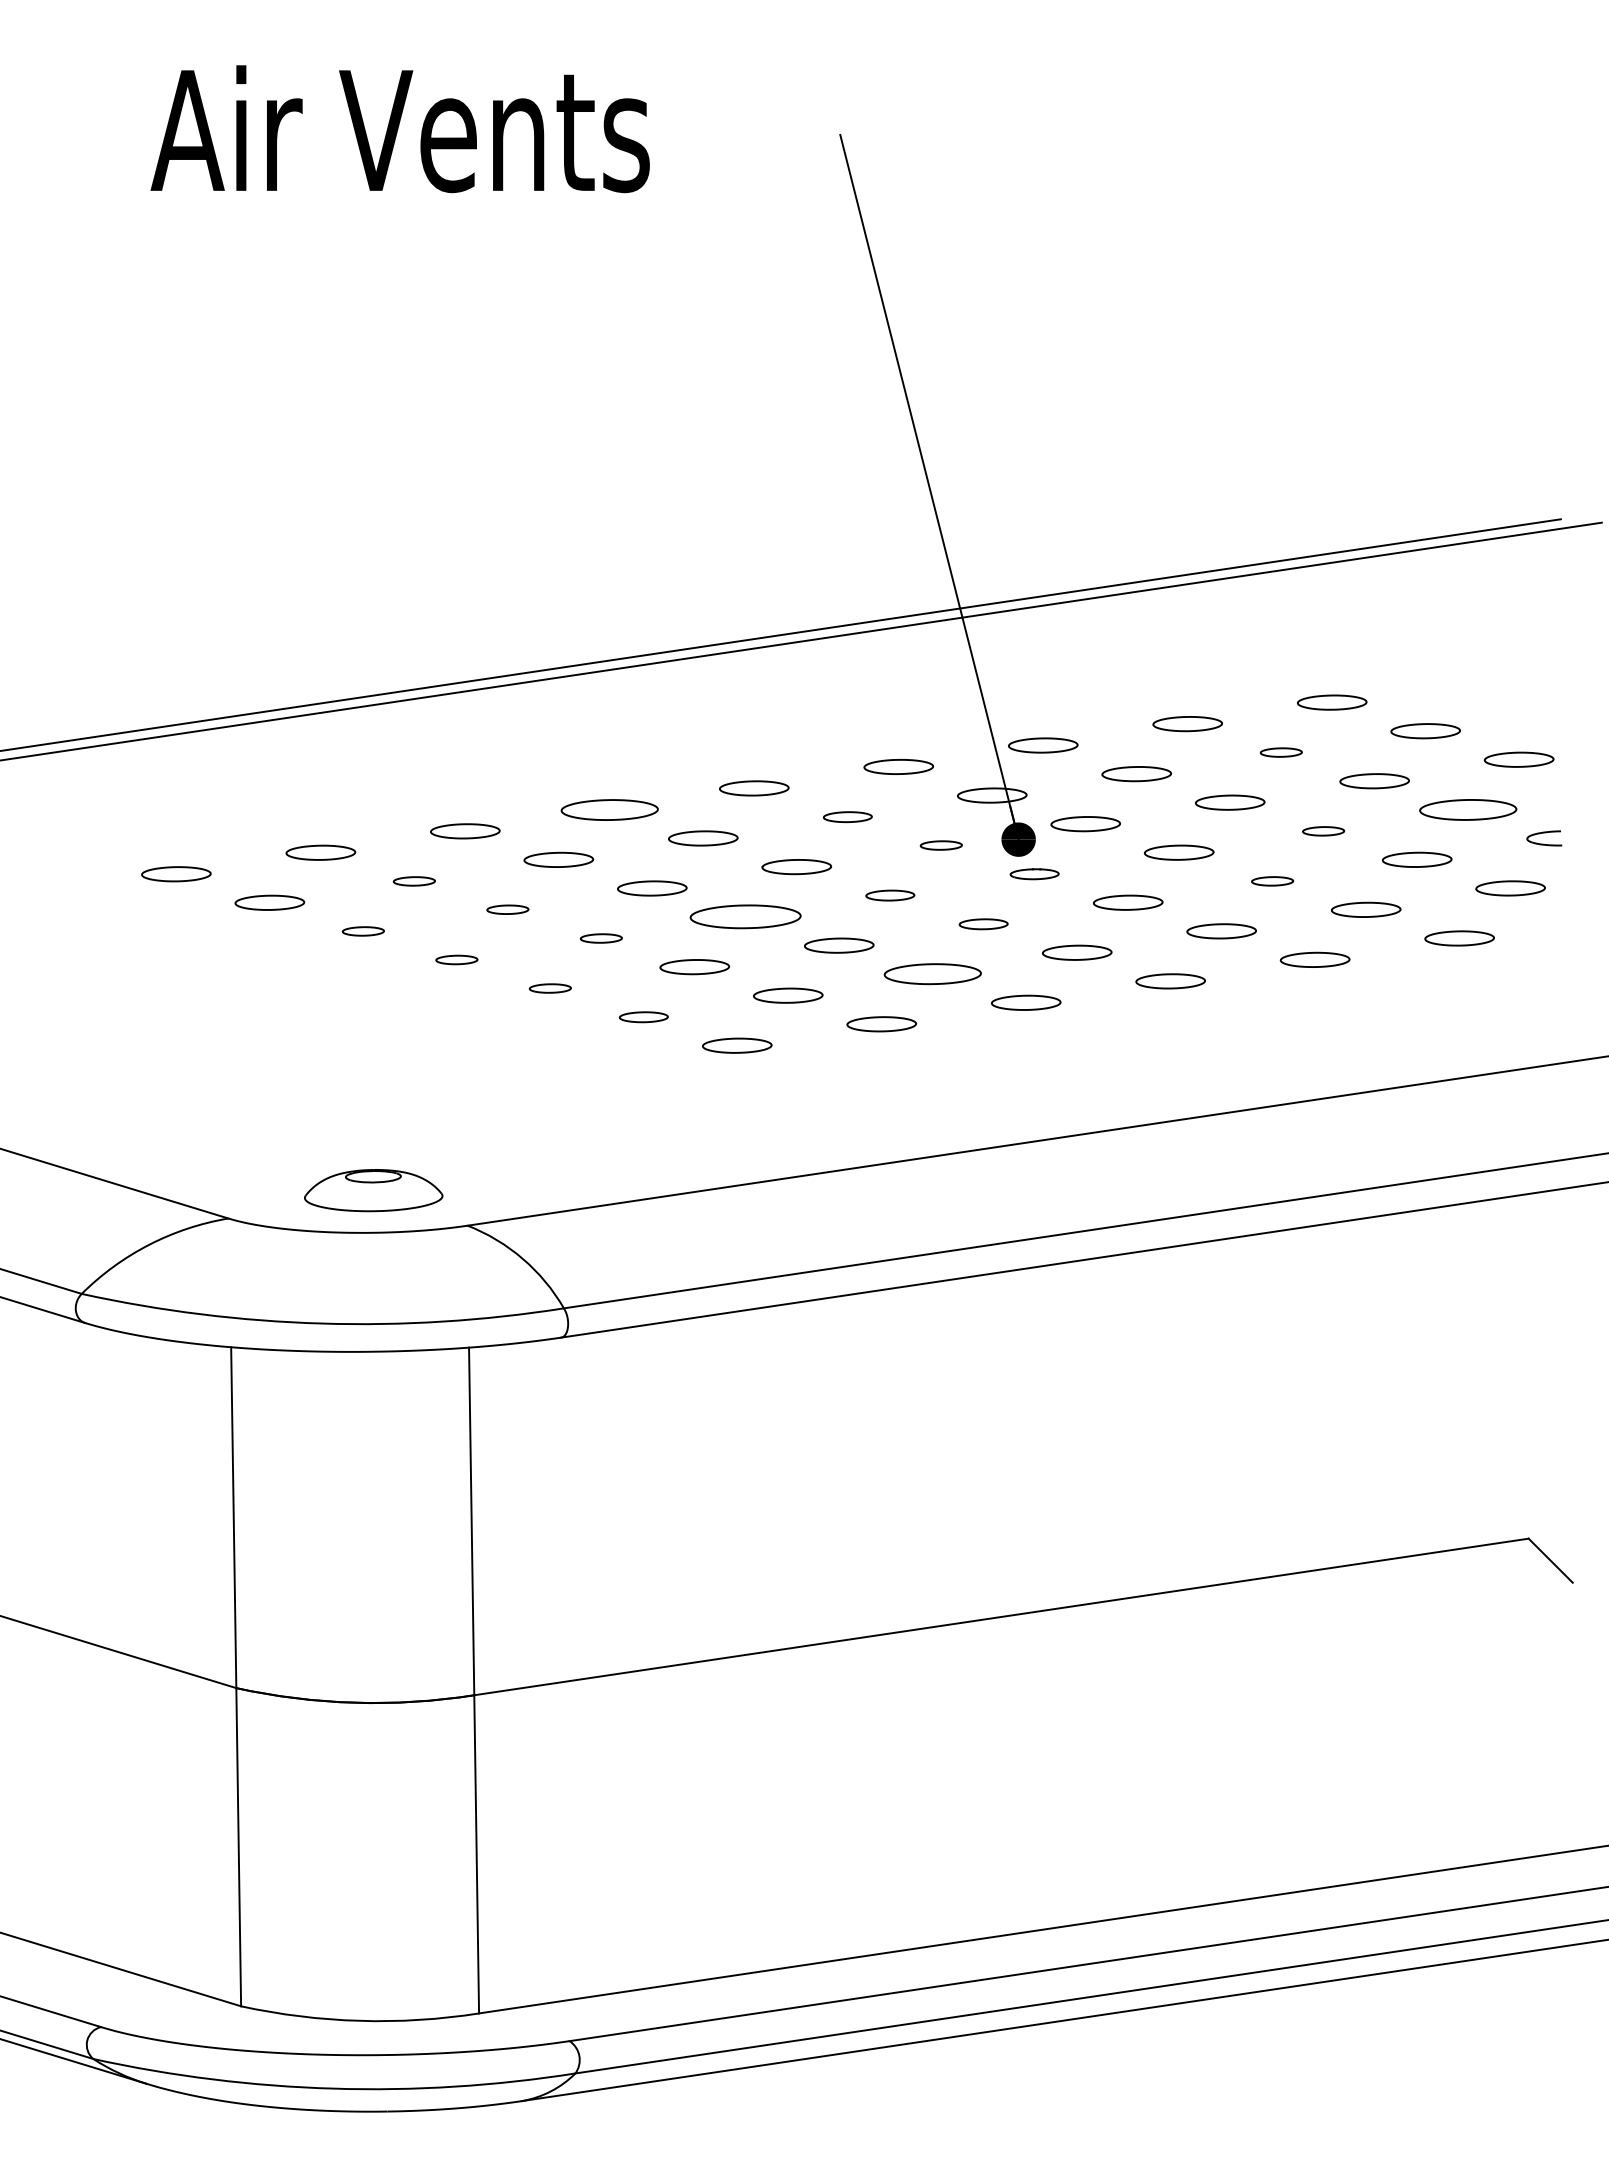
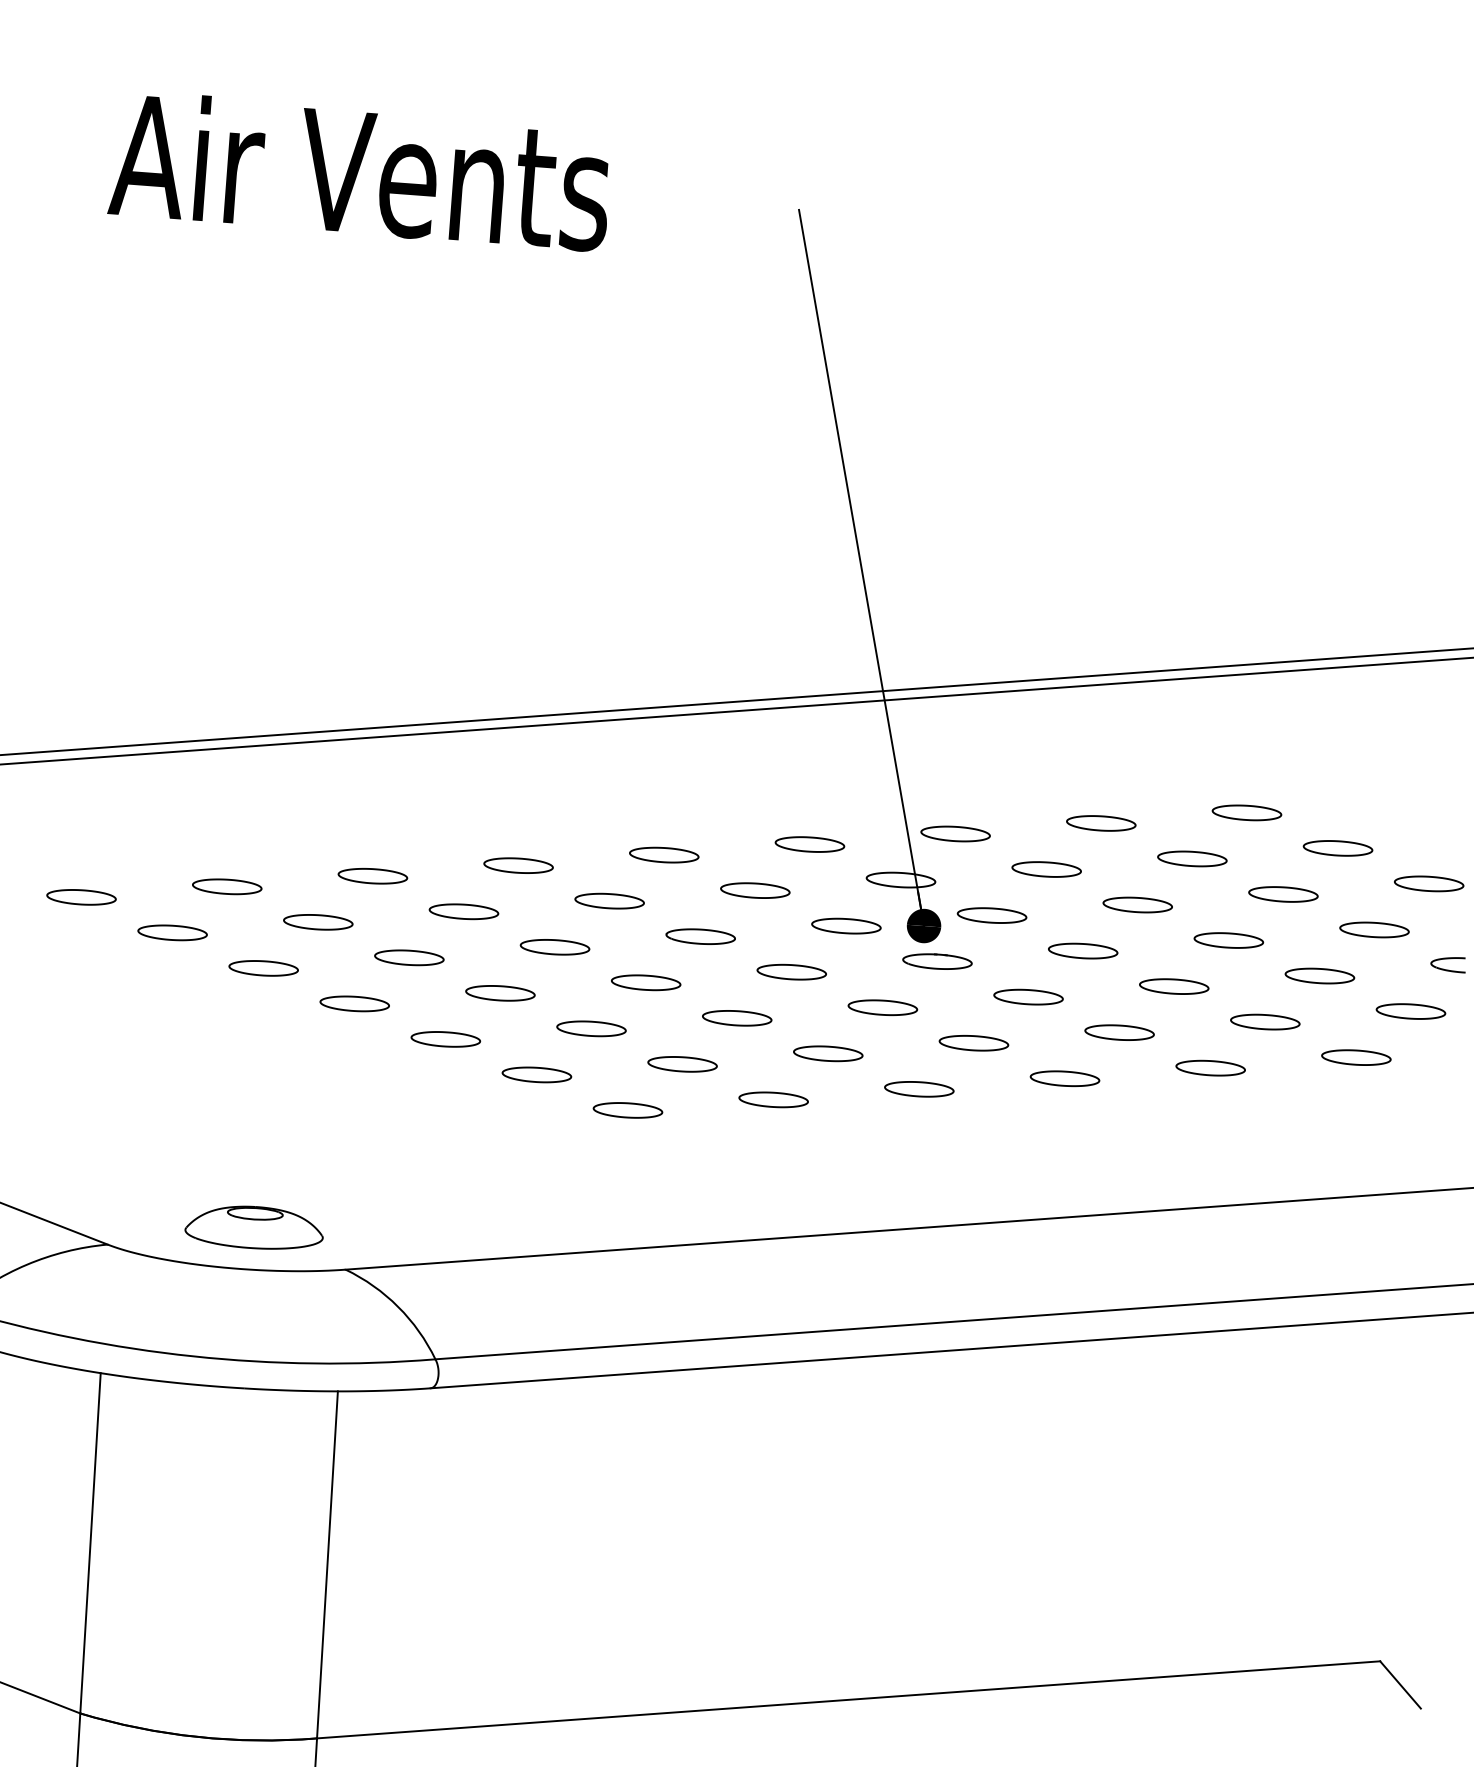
part: (1281, 752) -> (1192, 858), size x1.67
part: (609, 809) -> (518, 865), size x0.71
part: (1467, 809) -> (1373, 929), size x0.71
part: (847, 817) -> (755, 891), size x1.43
part: (1323, 831) -> (1228, 940), size x1.67
part: (941, 845) -> (846, 926), size x1.67
part: (1034, 874) -> (937, 961), size x1.43
part: (414, 881) -> (318, 922), size x1.67
part: (1272, 881) -> (1174, 986), size x1.67
part: (890, 895) -> (792, 972), size x1.43
part: (507, 909) -> (409, 957), size x1.67
part: (745, 917) -> (645, 983), size x0.62
part: (983, 924) -> (882, 1007), size x1.43
part: (363, 931) -> (263, 968), size x1.67
part: (601, 938) -> (500, 993), size x1.67
part: (456, 959) -> (354, 1003), size x1.67
part: (932, 974) -> (828, 1054), size x0.71
part: (550, 988) -> (446, 1039), size x1.67
part: (643, 1017) -> (536, 1075), size x1.43

